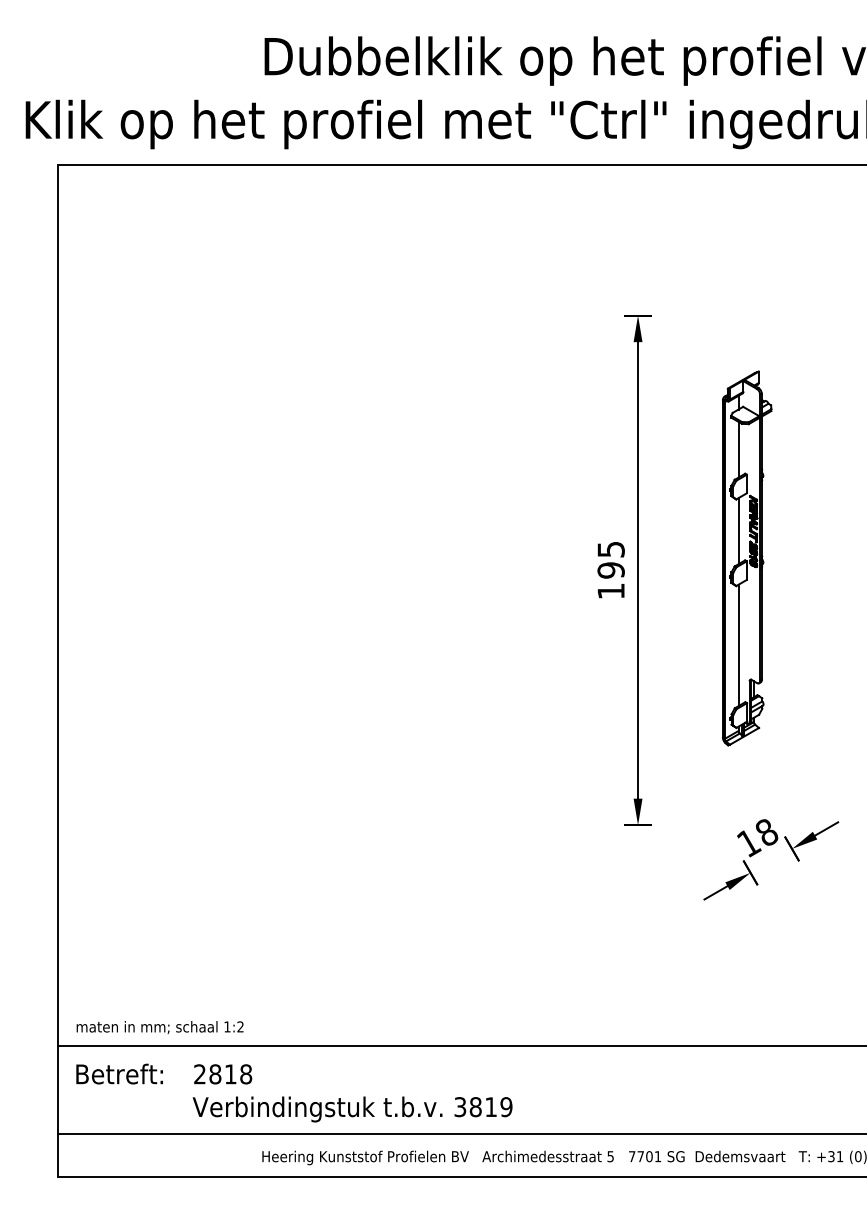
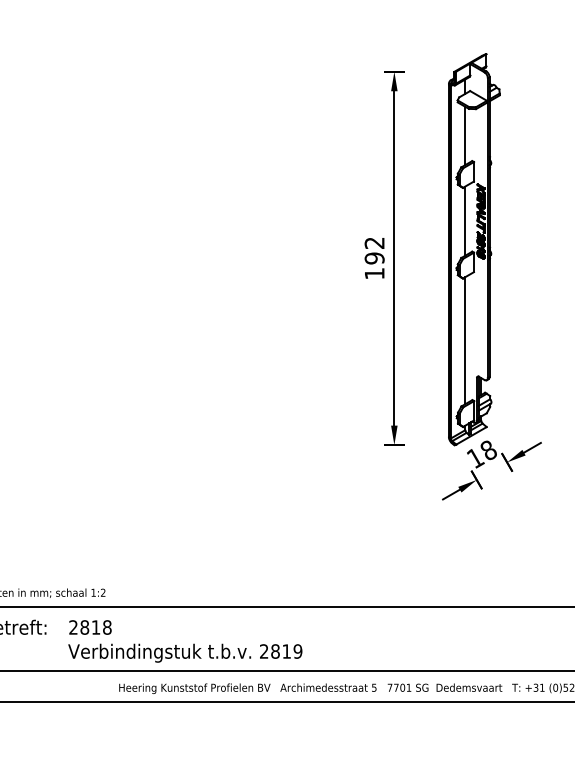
text: (610, 549) -> (374, 243), 195 -> 192
part: (746, 558) -> (473, 249), size x1.43
text: (460, 1107) -> (264, 651), 3819 -> 2819

